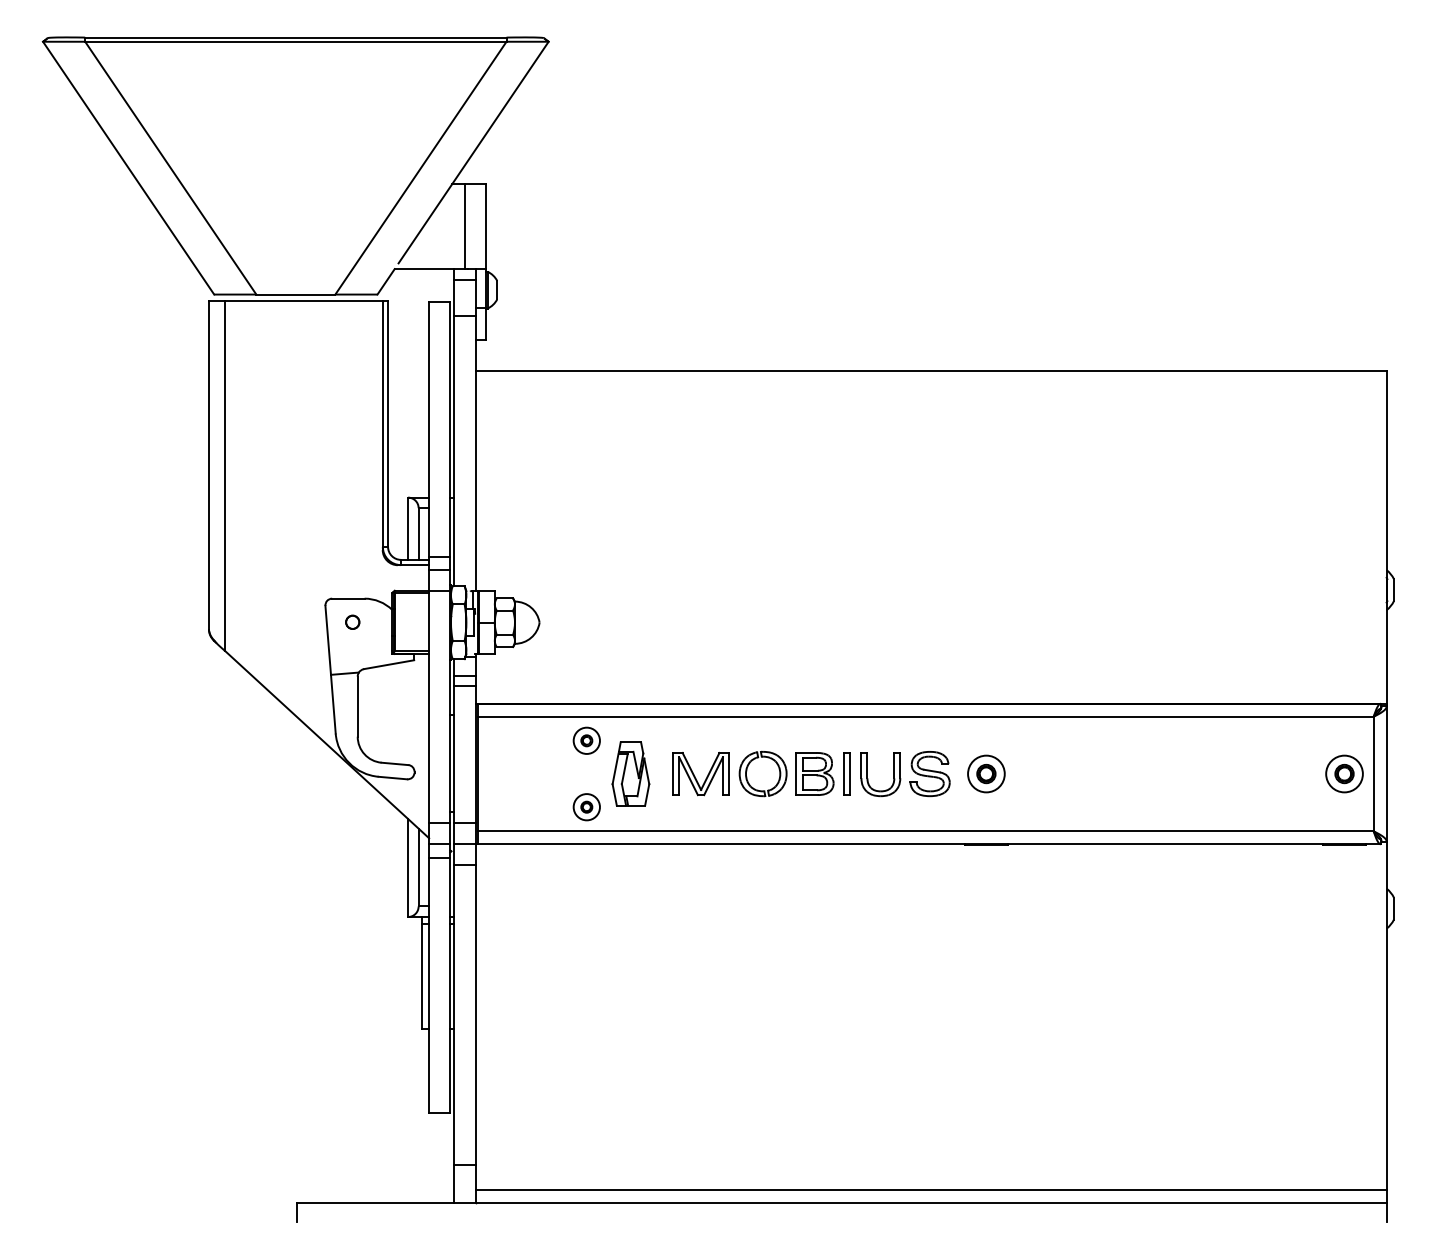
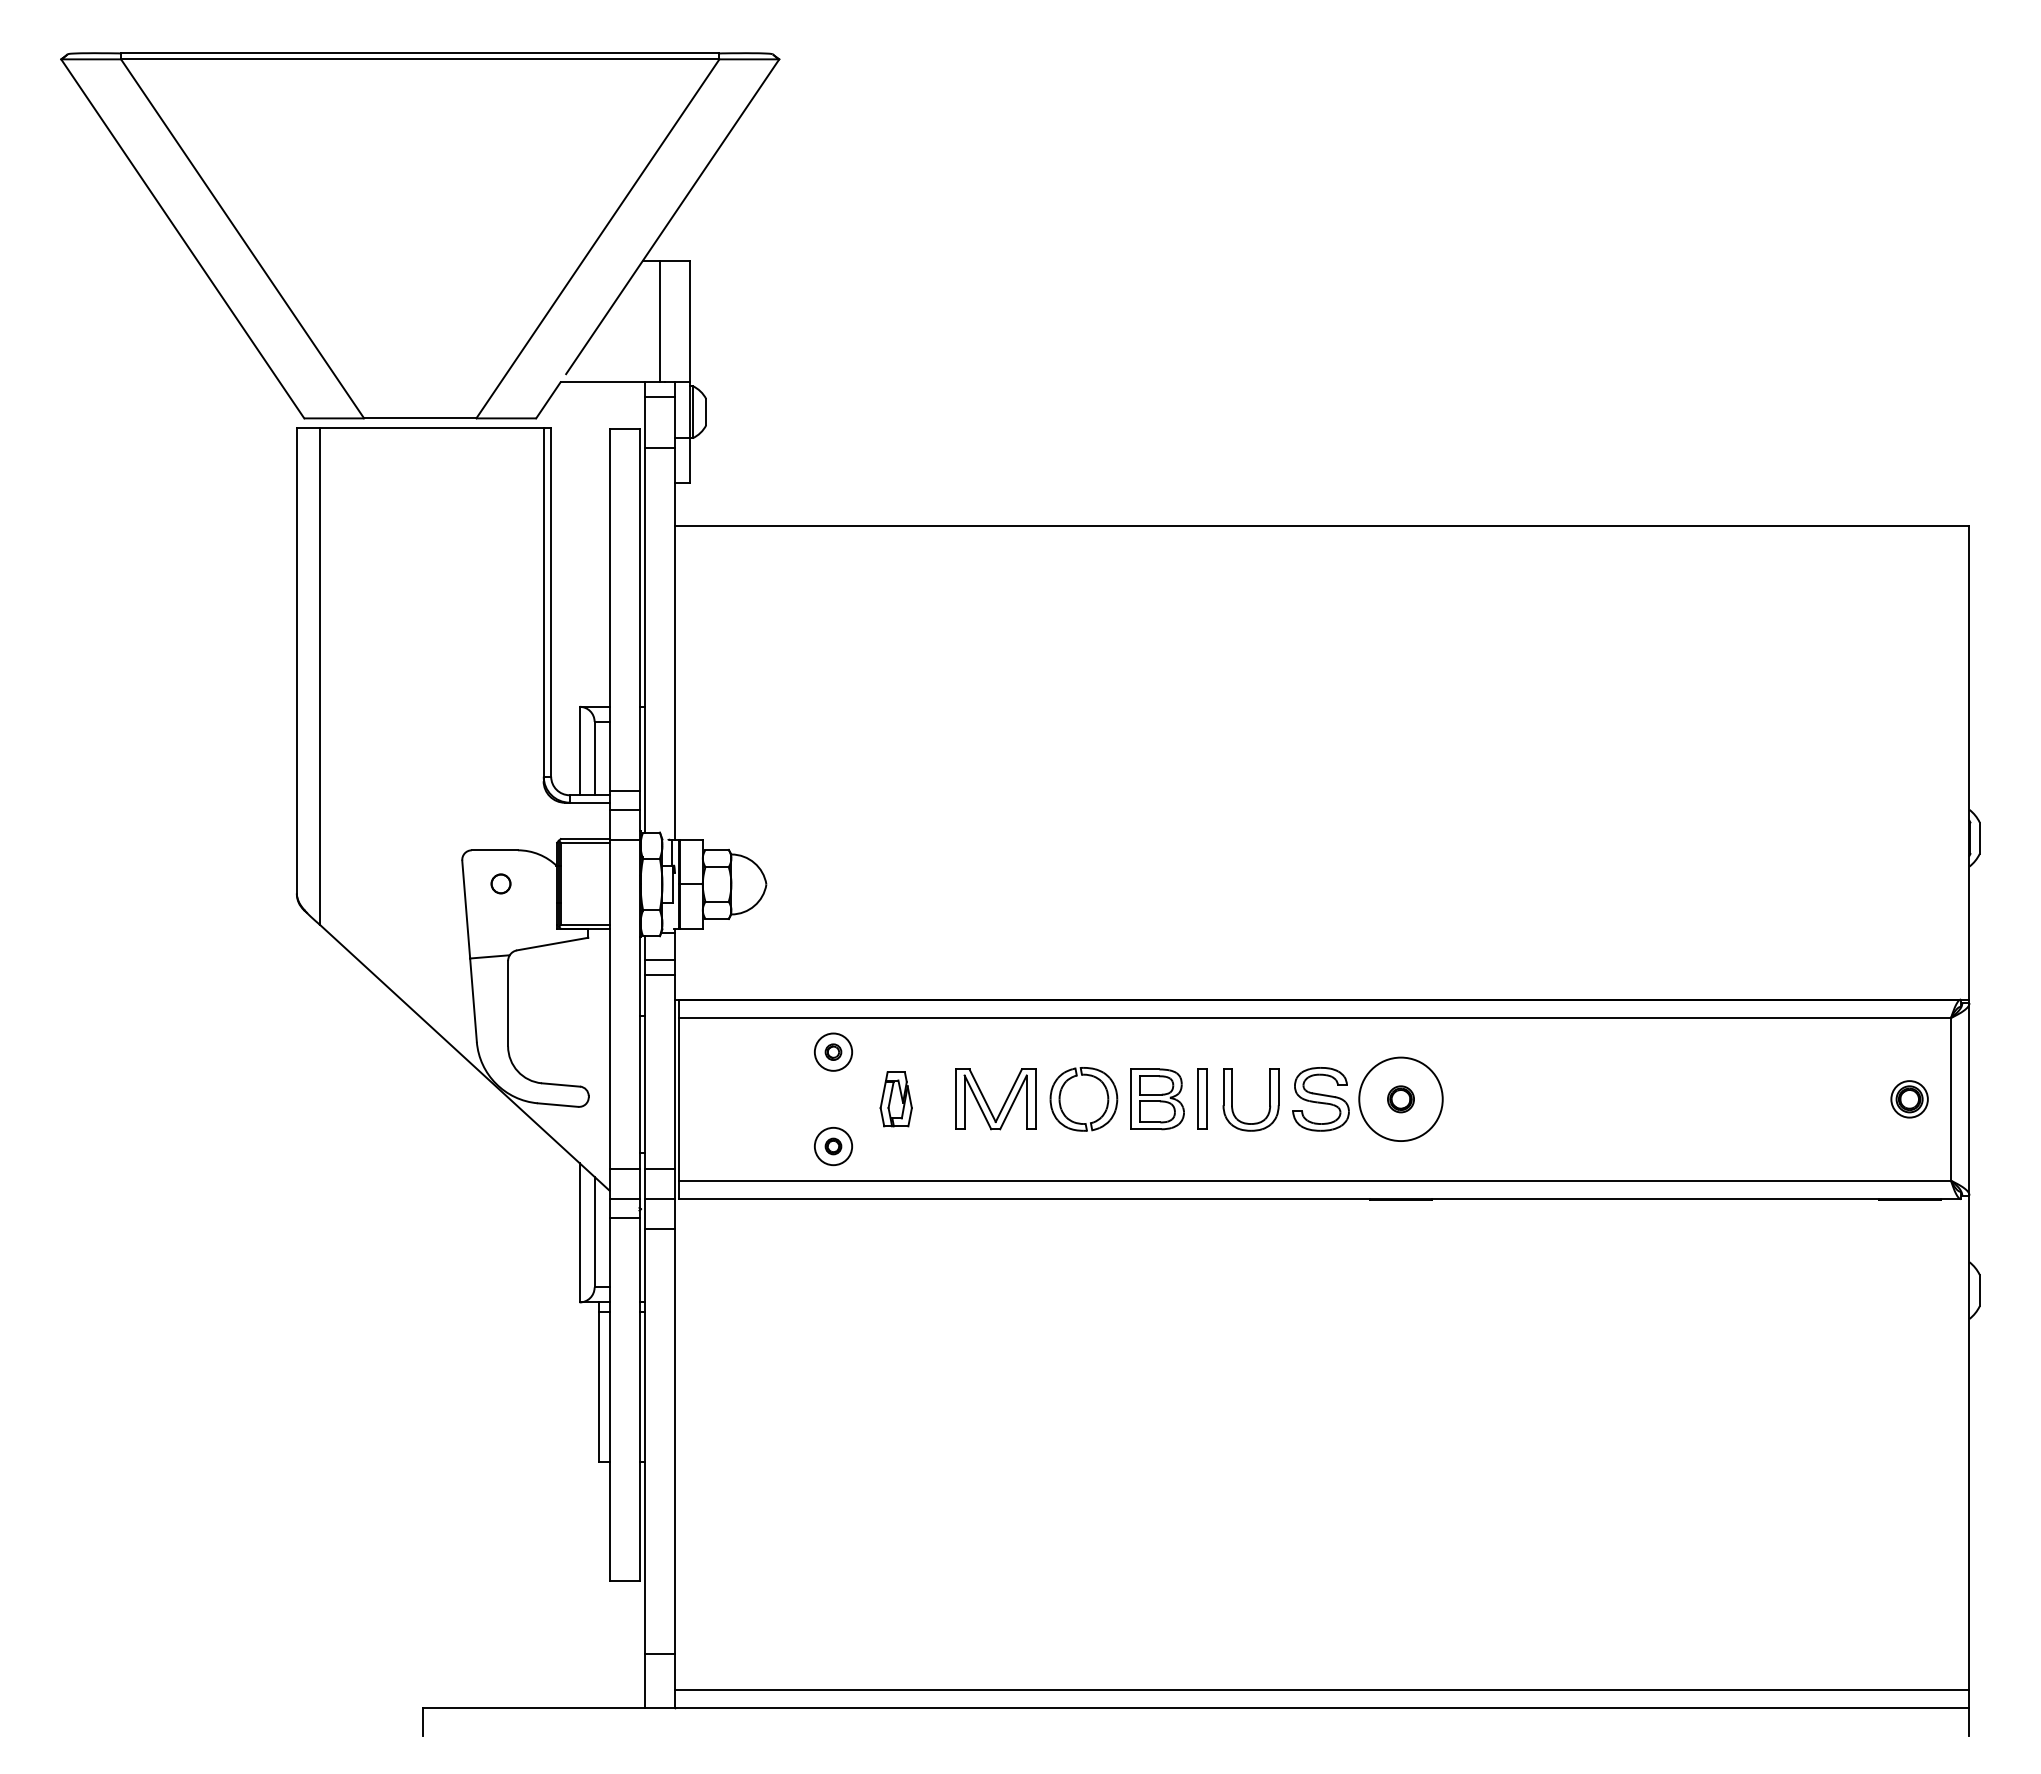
part: (631, 774) -> (896, 1099), size x0.6
circle: (986, 774) -> (1400, 1099), size x1.6
circle: (1344, 774) -> (1909, 1099), size x0.7

